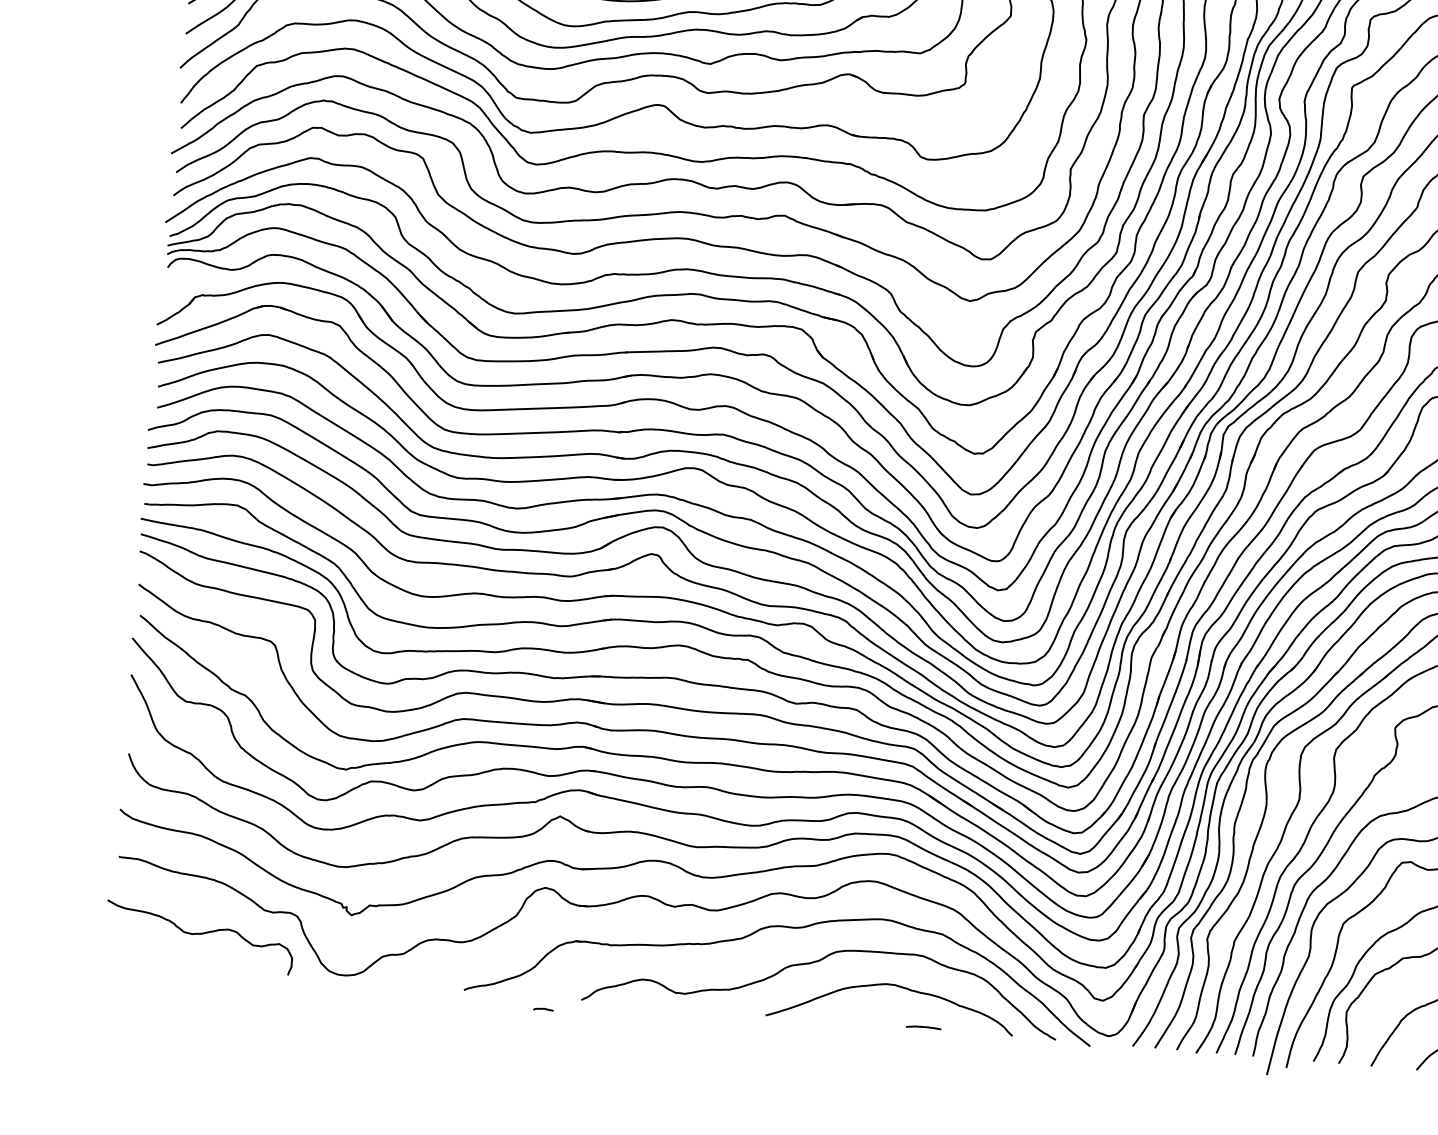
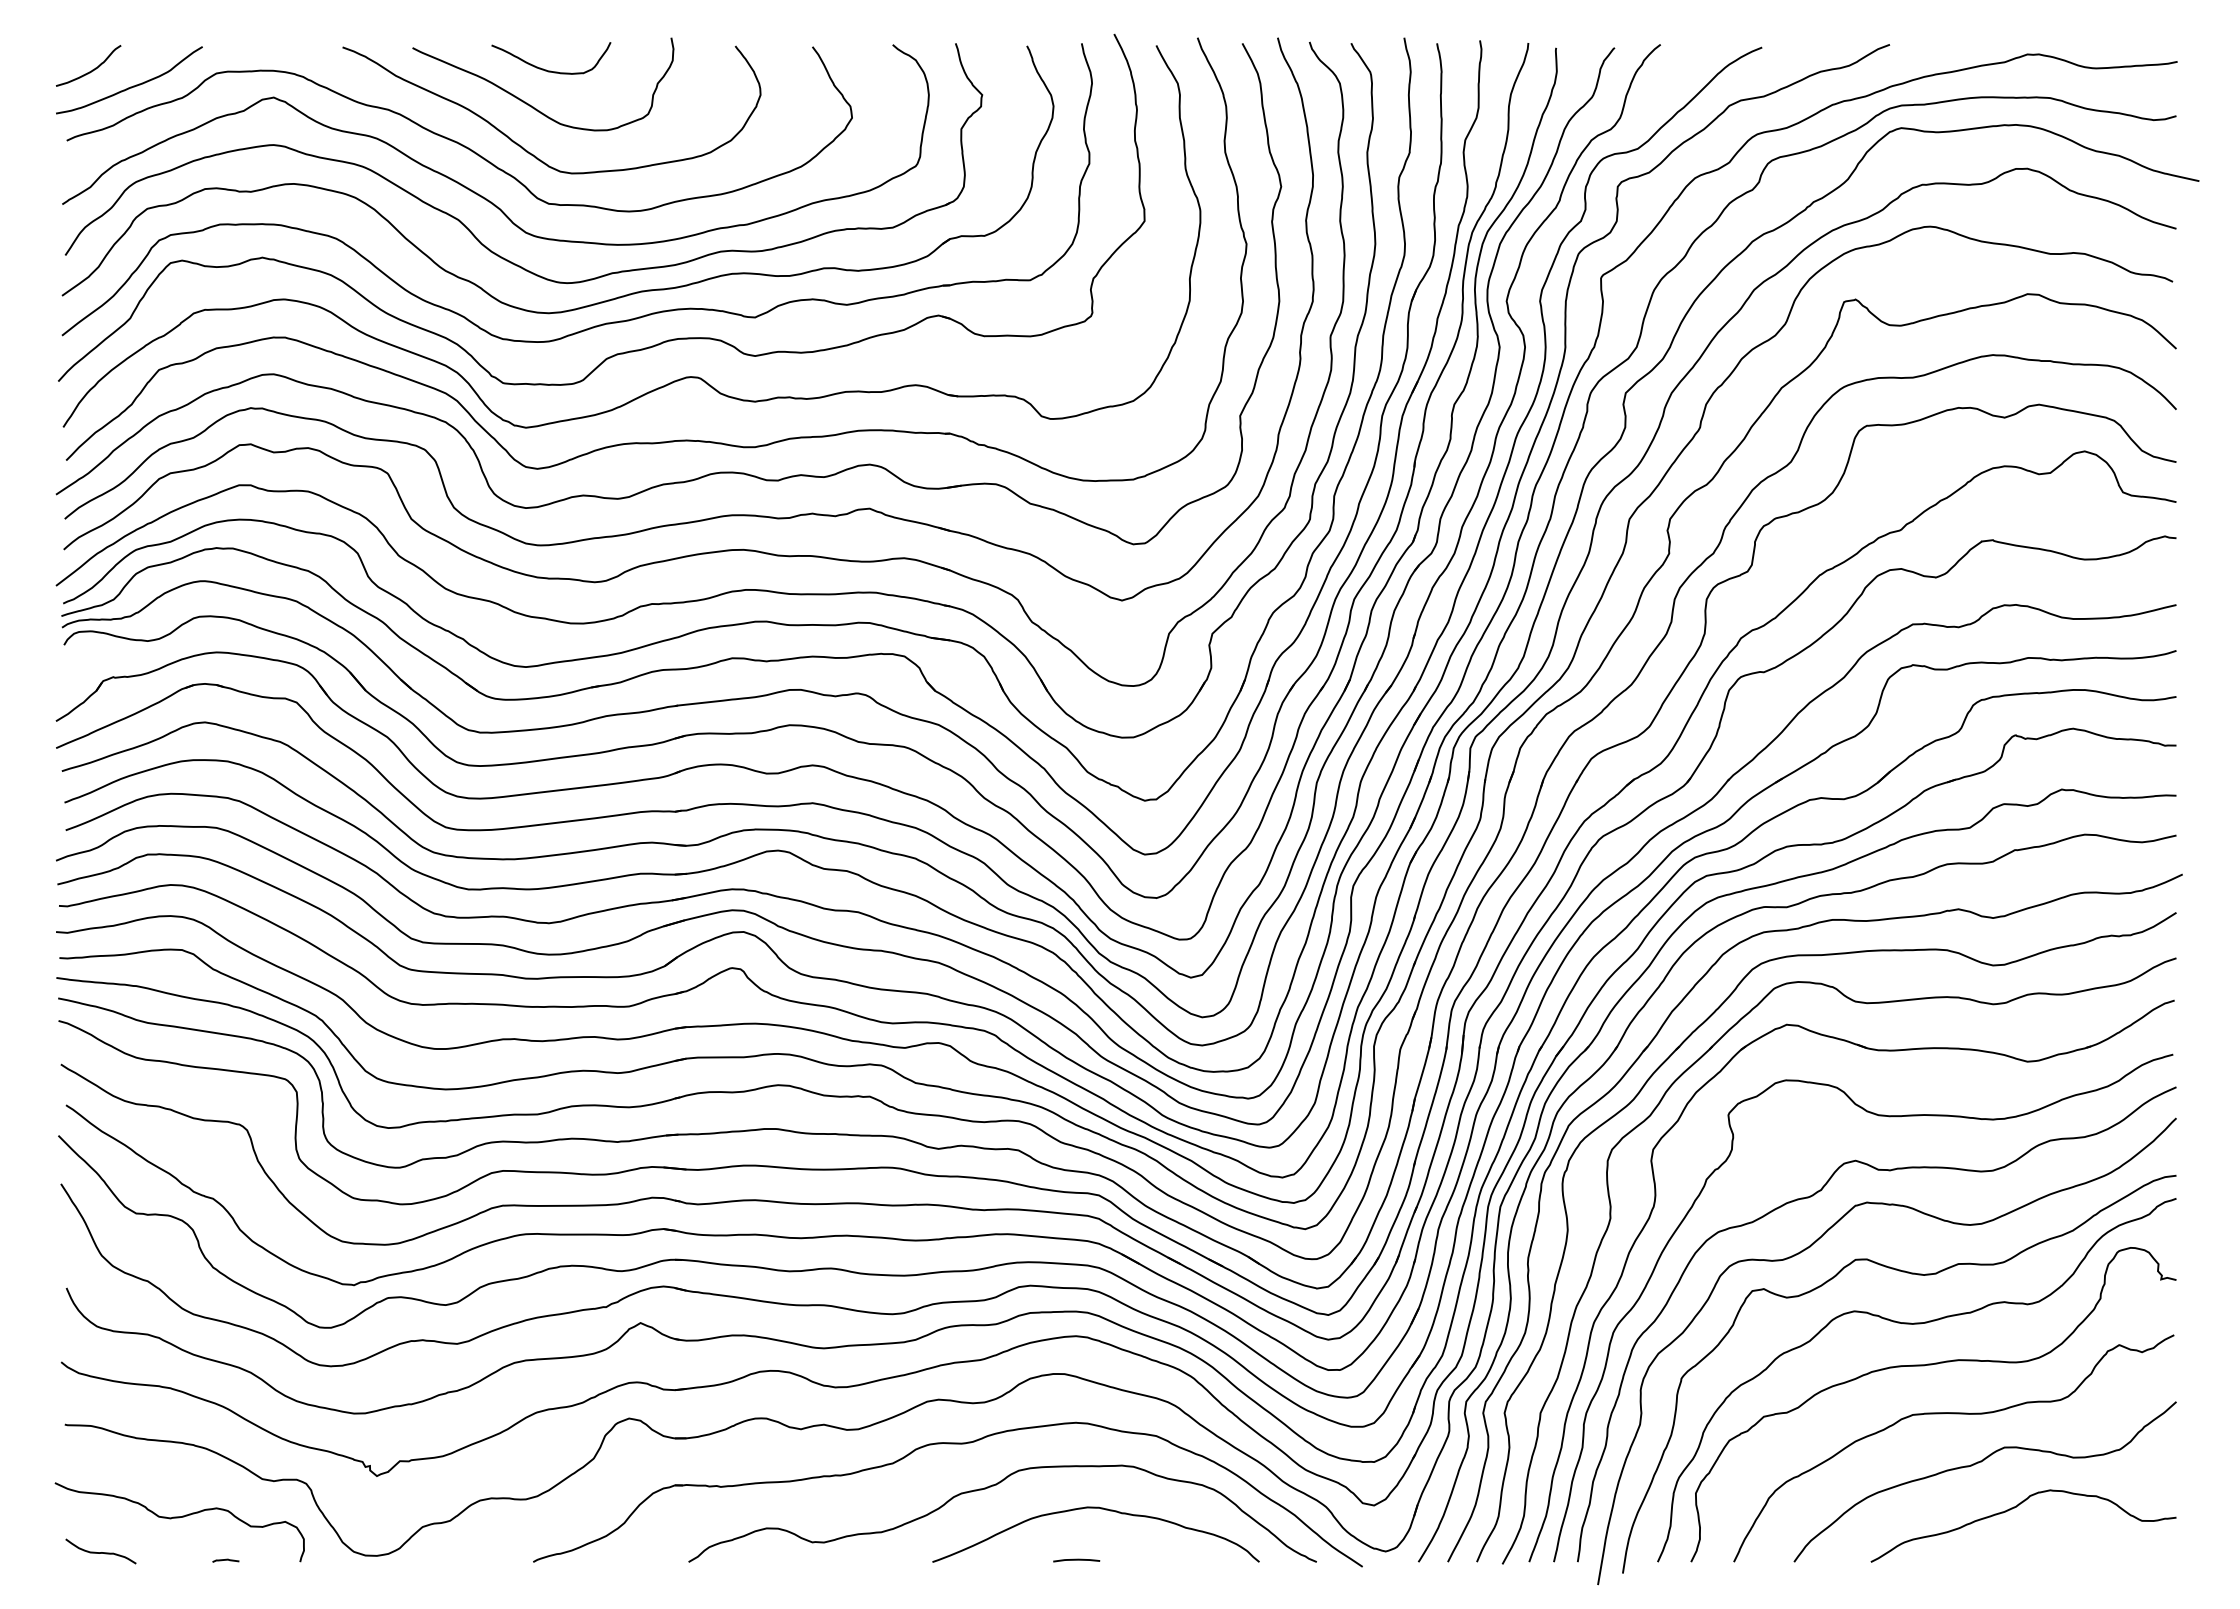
curve: (137, 955) -> (100, 1552), added
curve: (543, 1009) -> (225, 1560), moved
curve: (923, 1027) -> (1076, 1560), moved

